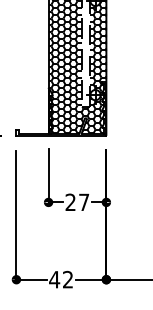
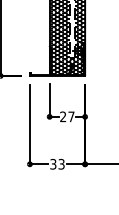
text: (61, 280) -> (57, 164), 42 -> 33

